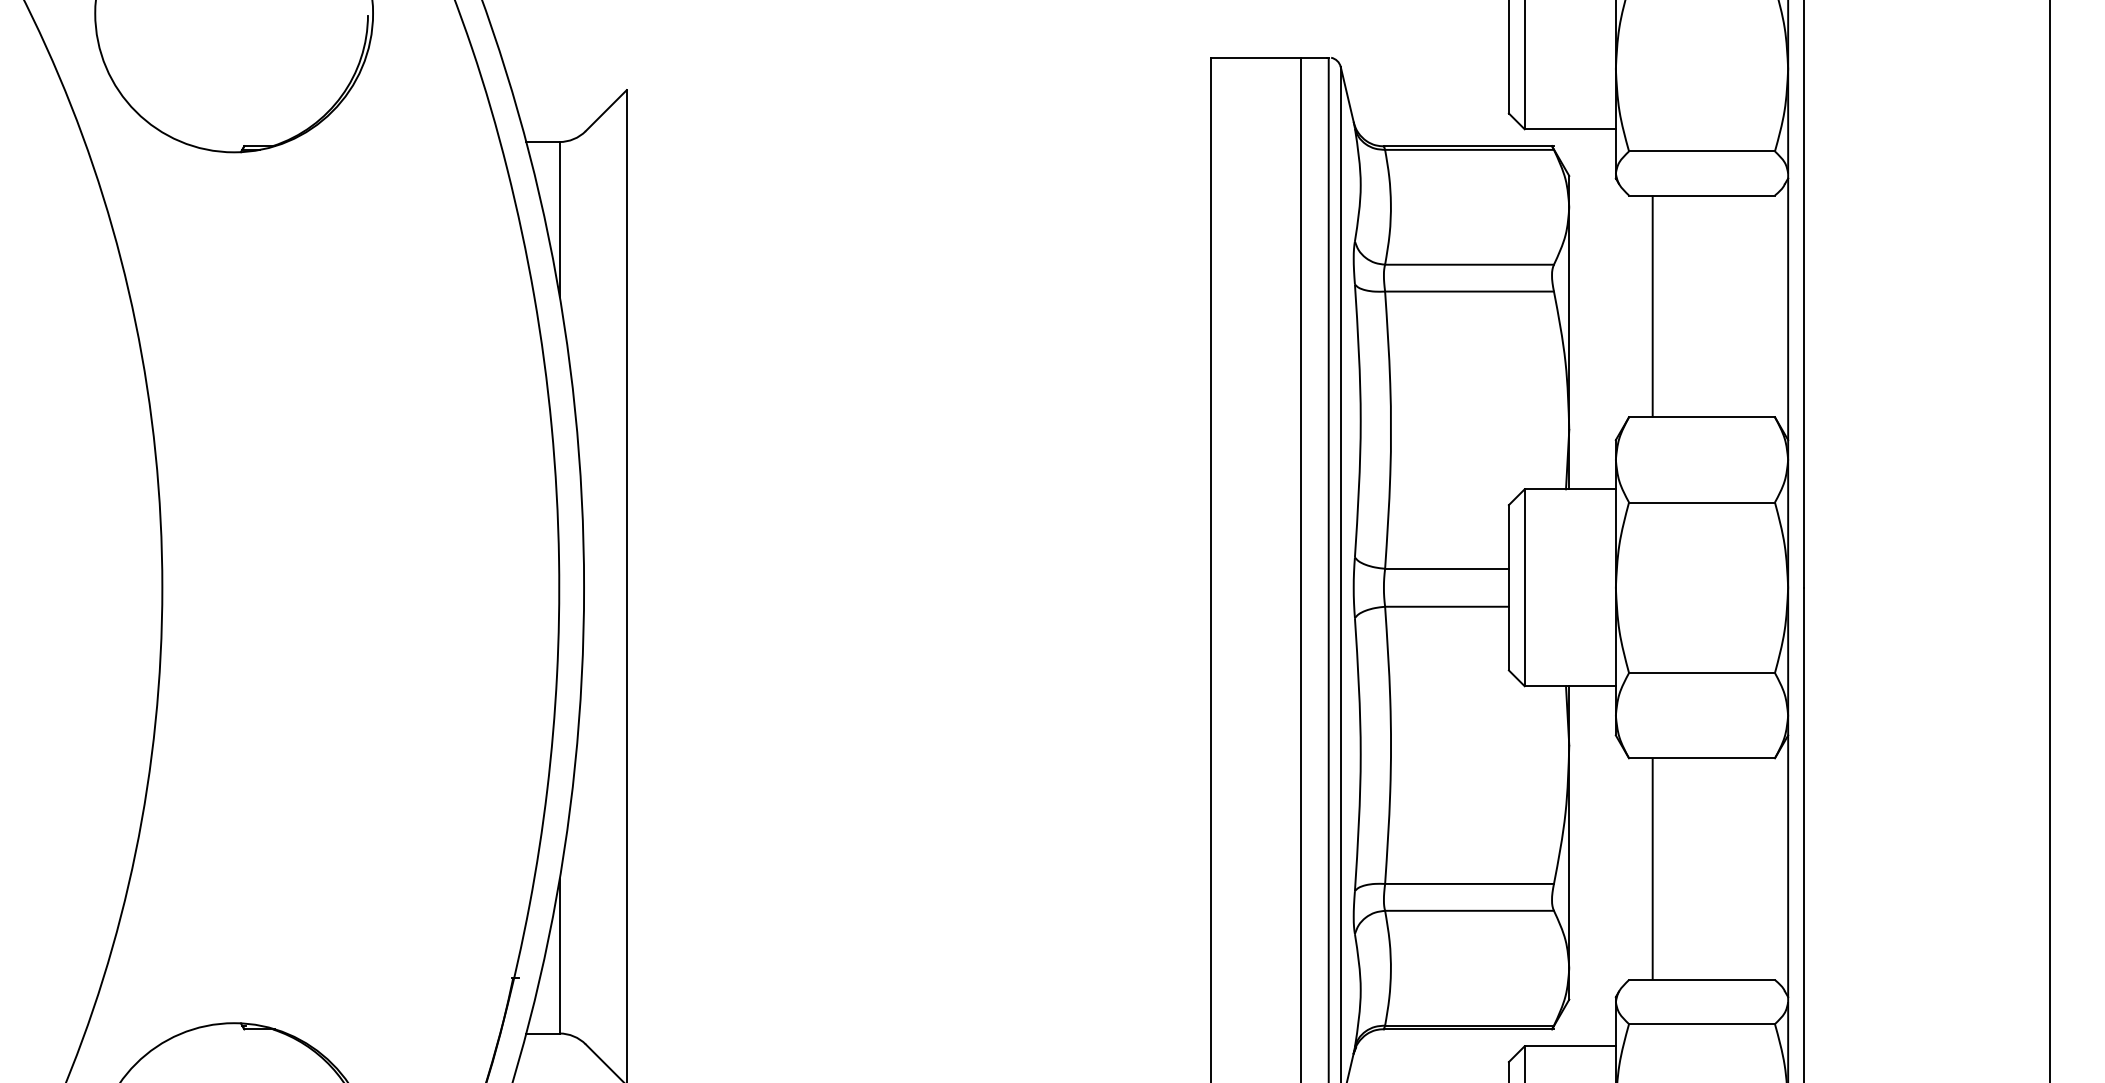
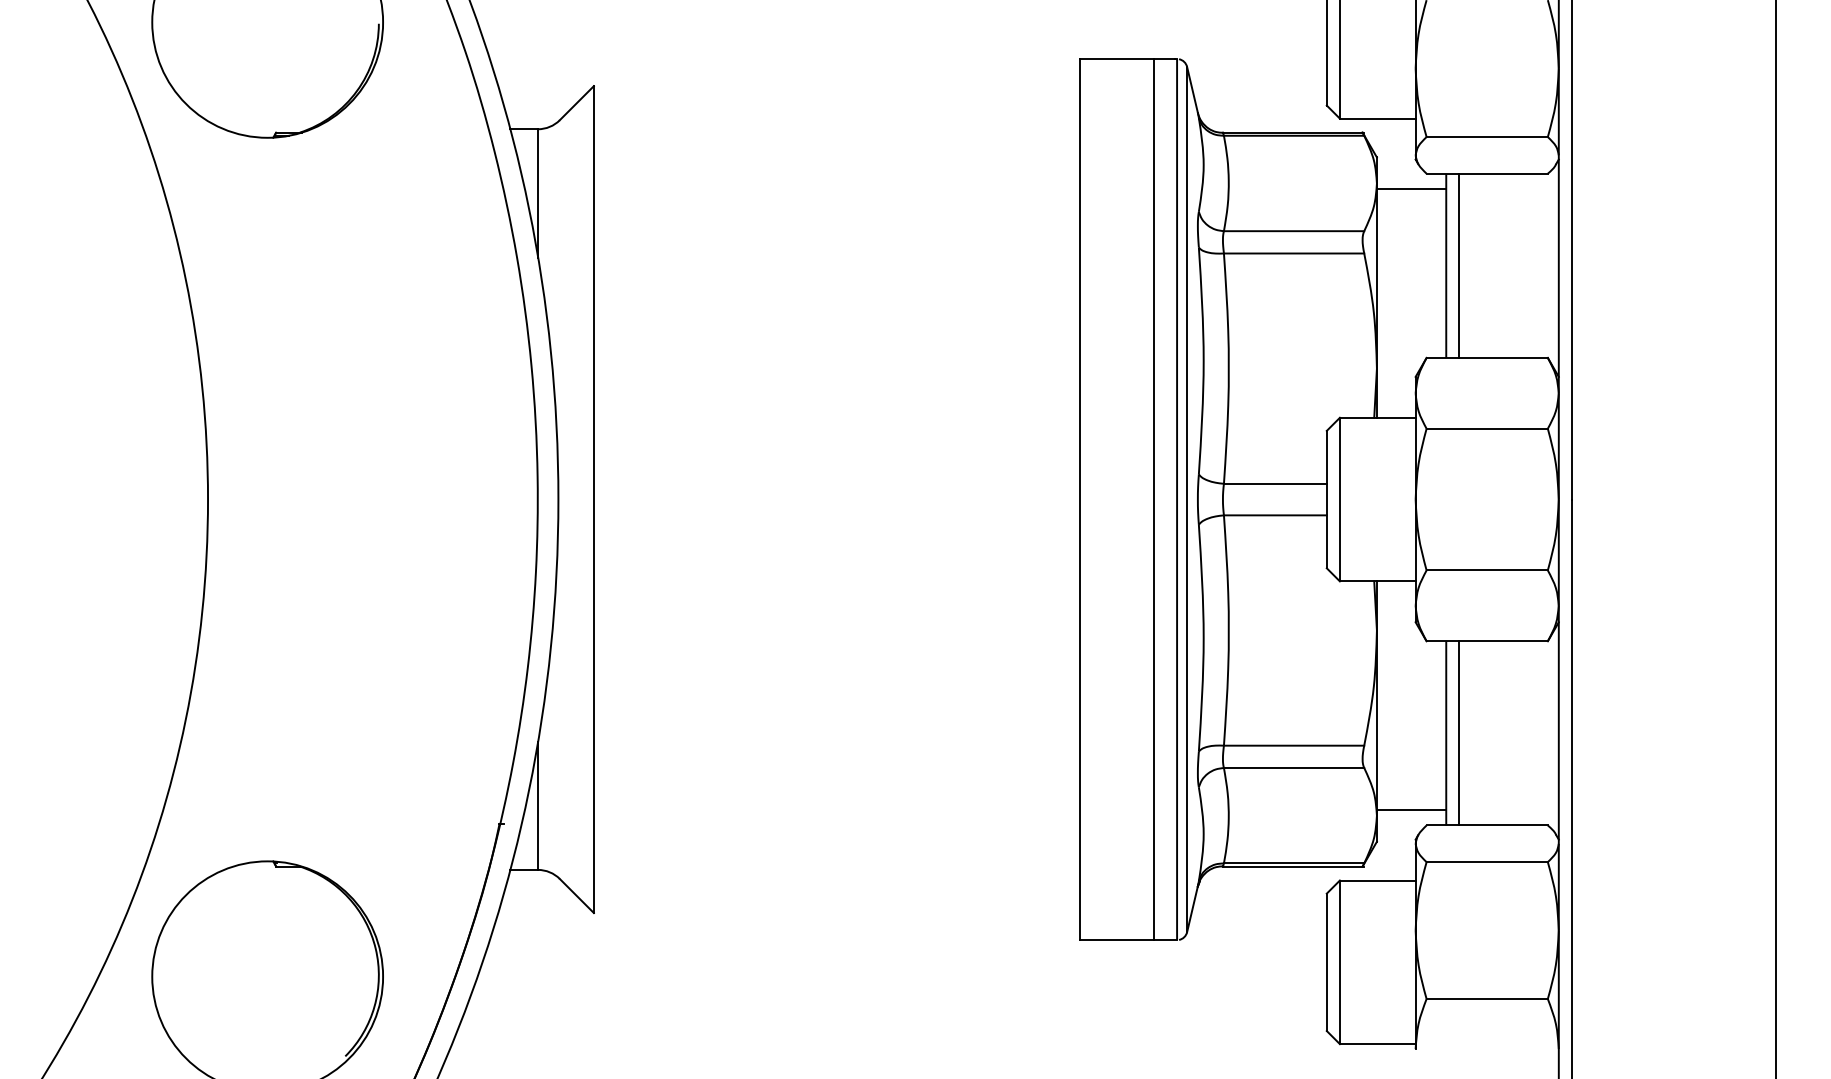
line: (1610, 213) -> (1411, 188), added
line: (1668, 306) -> (1459, 265), added
line: (1668, 869) -> (1459, 733), added
line: (1610, 961) -> (1411, 810), added

